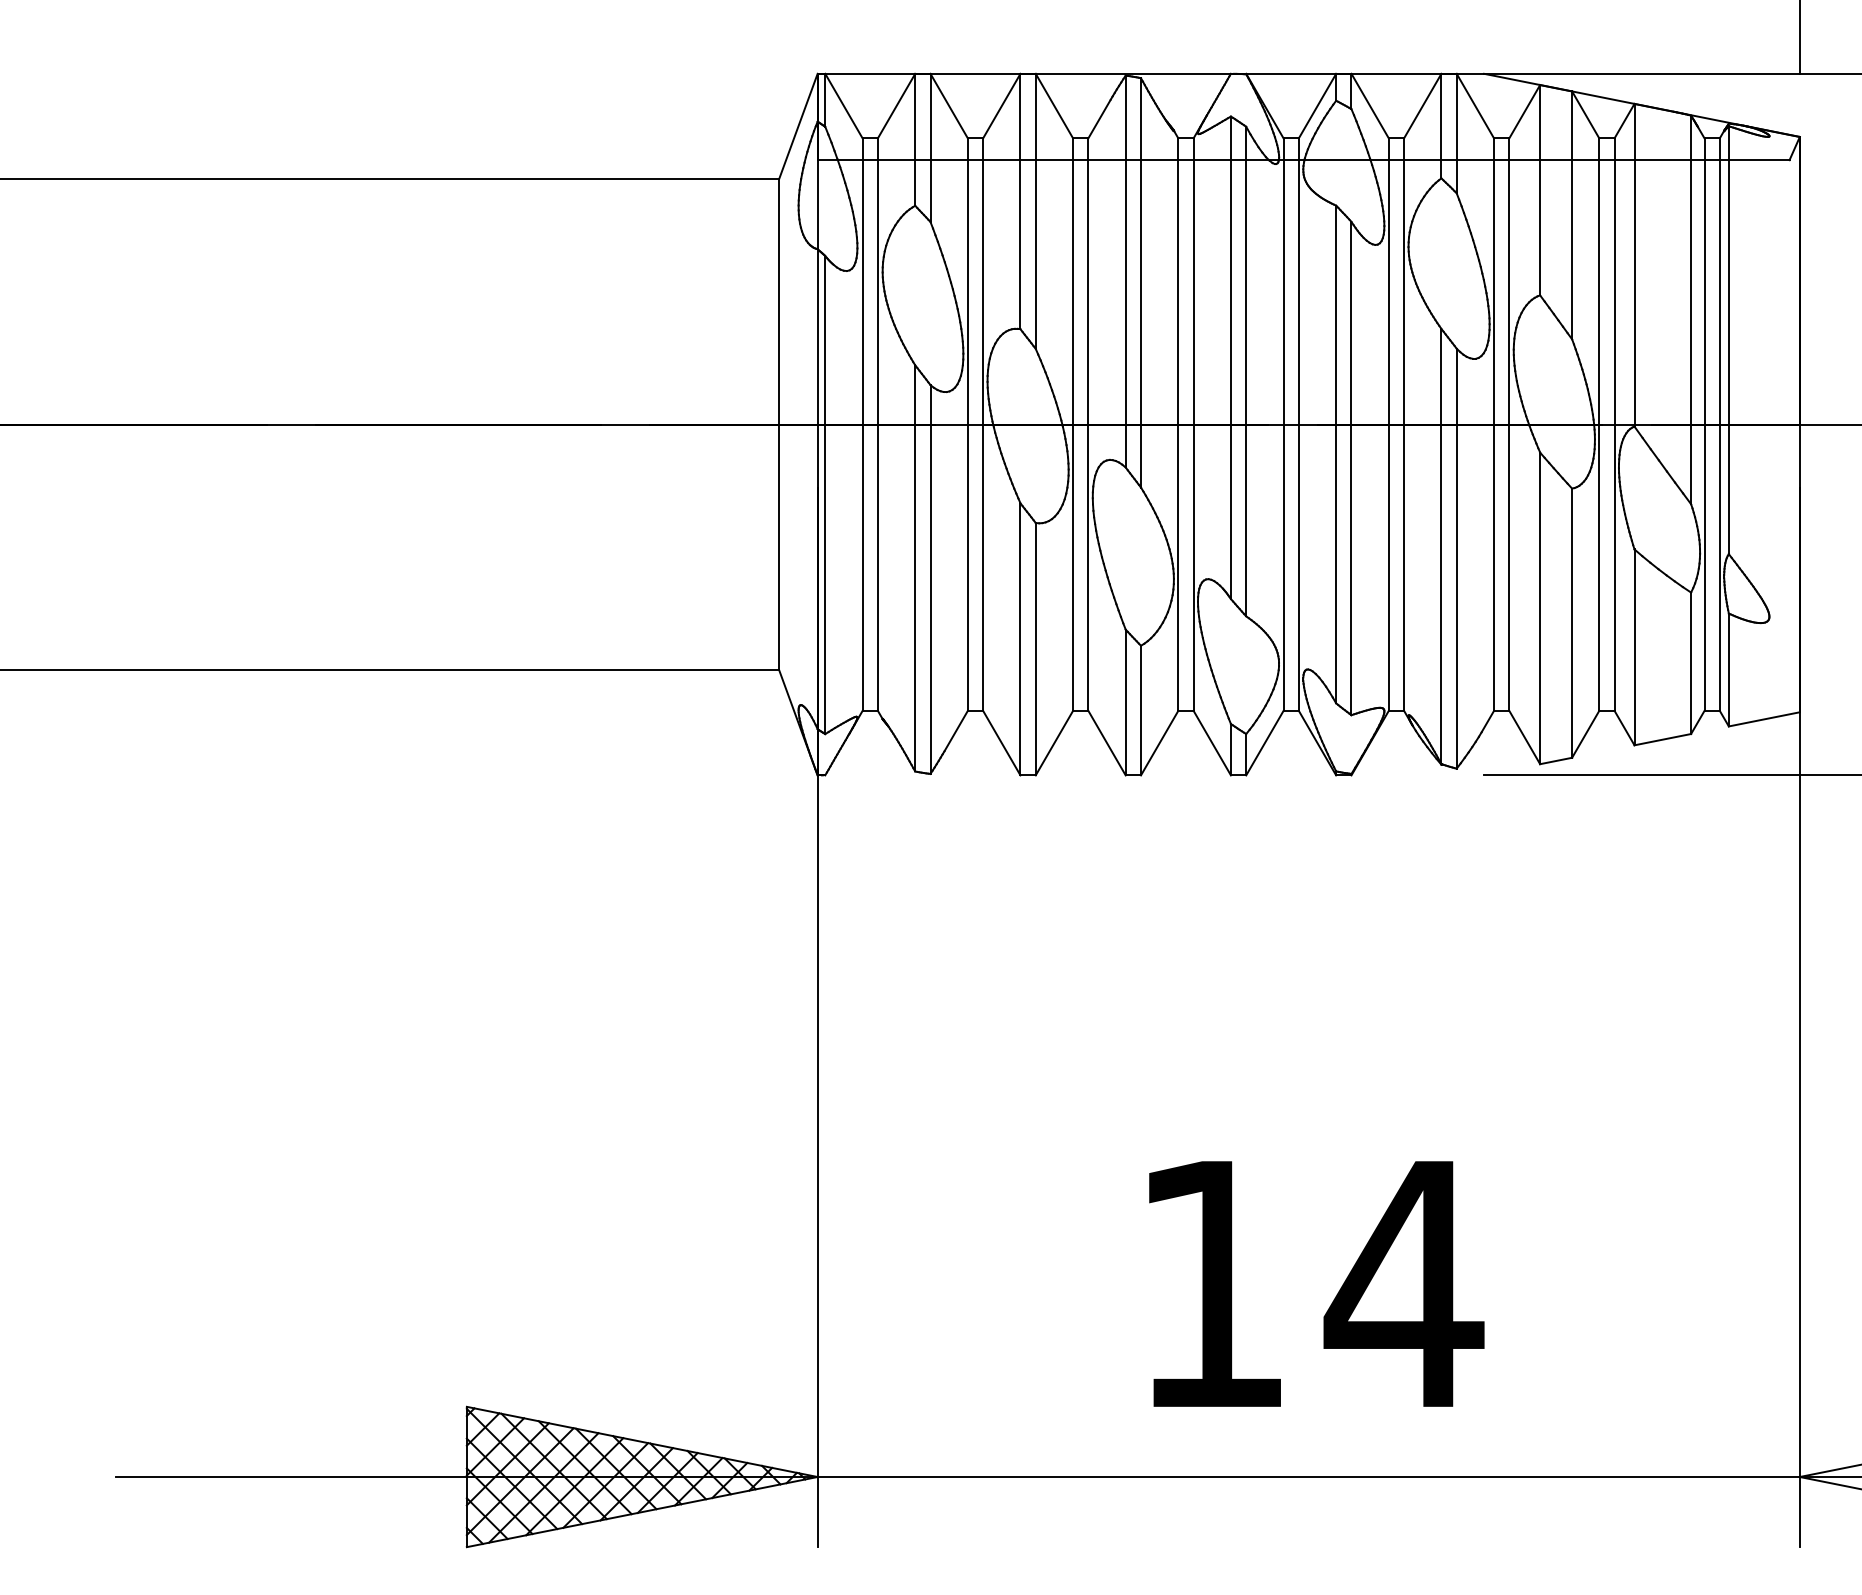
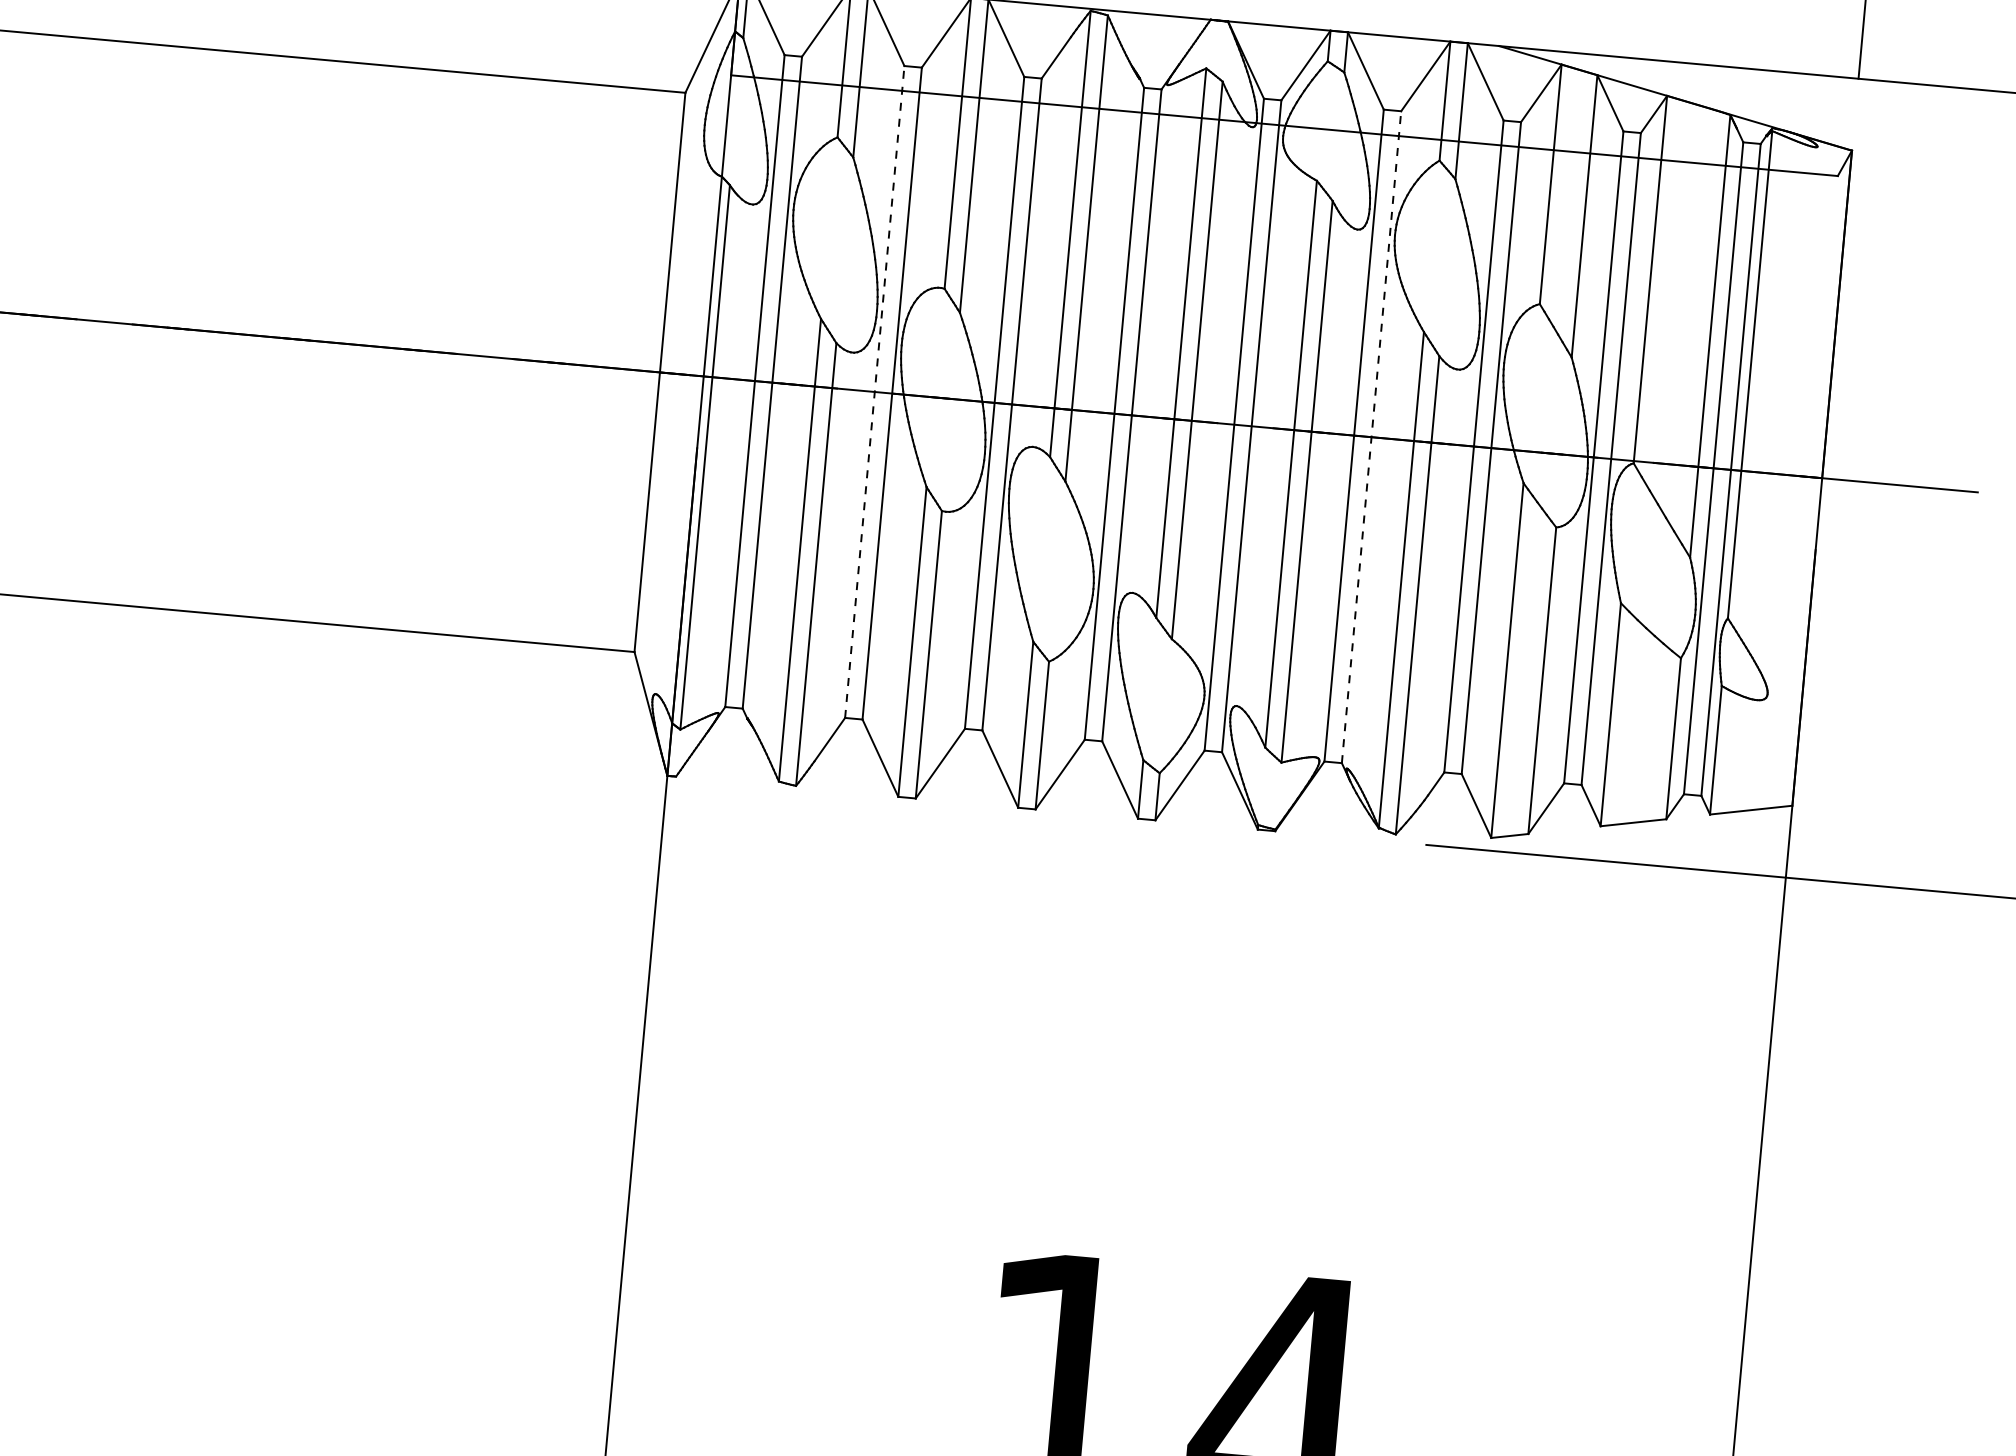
line: (967, 424) -> (874, 391), solid -> dashed
line: (1404, 424) -> (1372, 437), solid -> dashed

